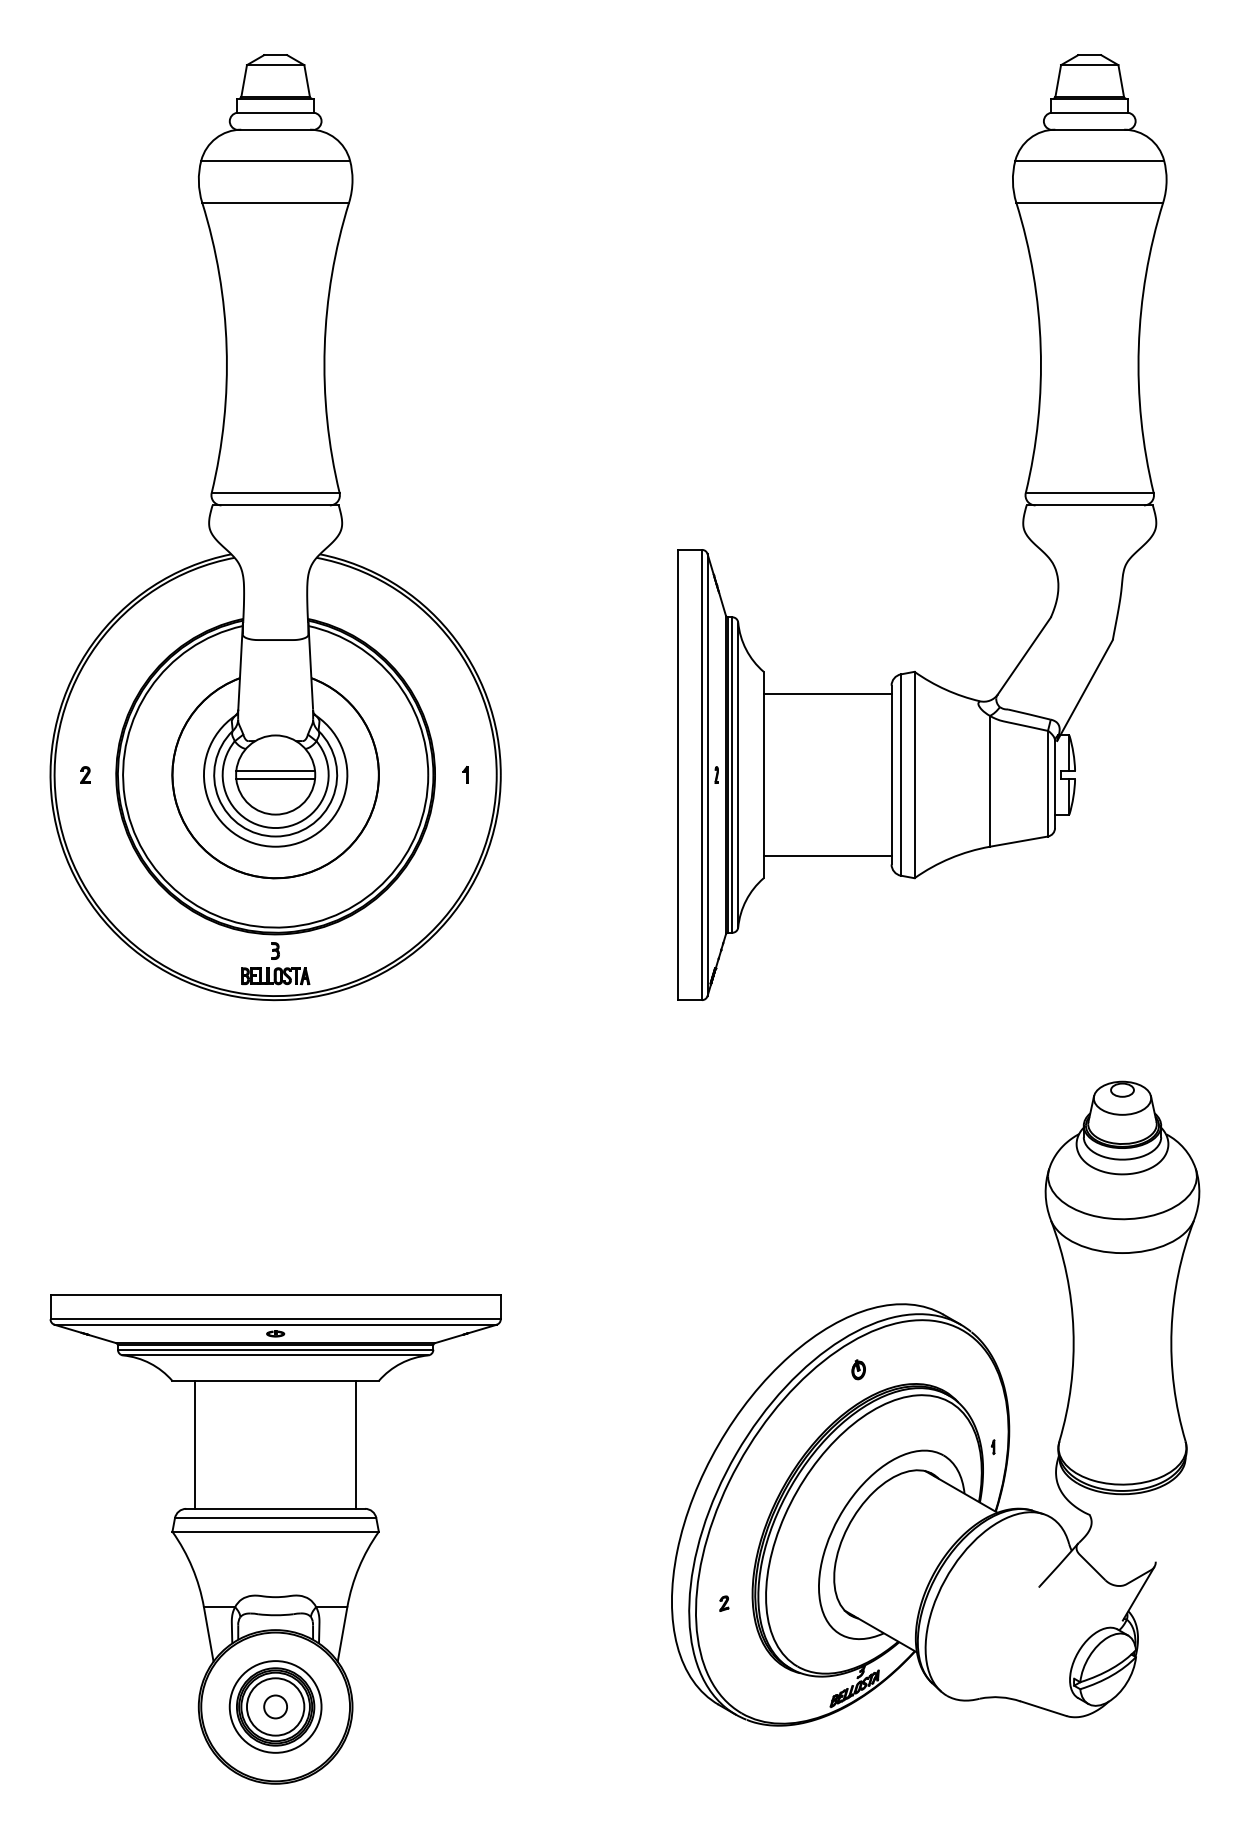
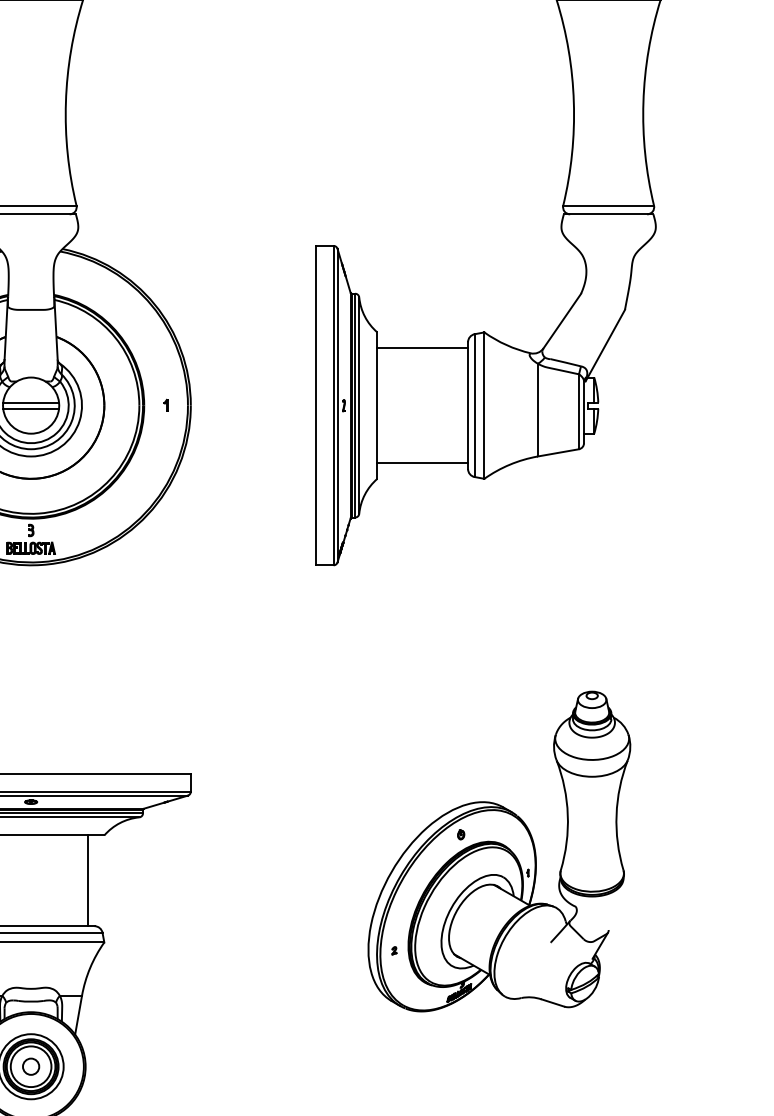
part: (935, 1403) -> (499, 851), size x0.7

